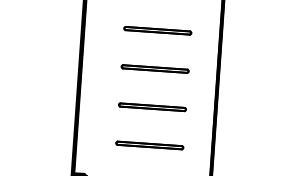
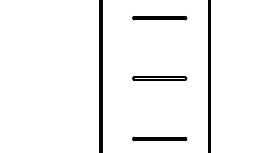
line: (157, 29) -> (159, 47), removed
line: (152, 106) -> (159, 108), removed

